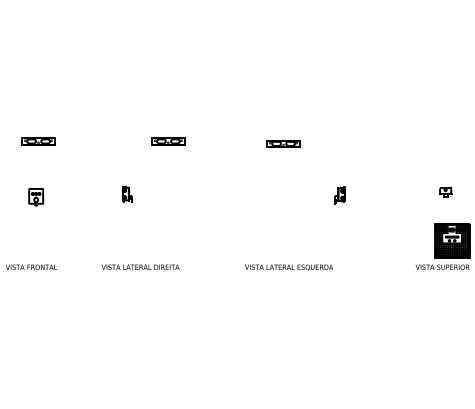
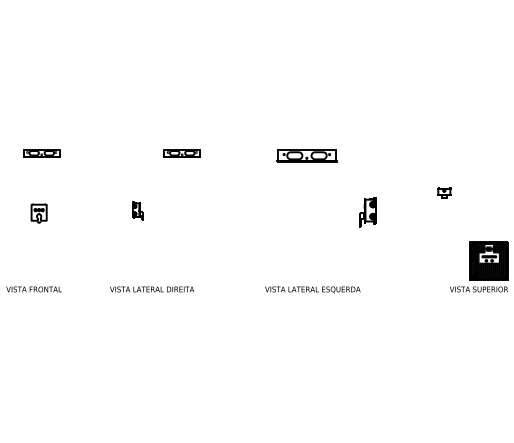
part: (283, 143) -> (306, 155), size x1.6
part: (445, 192) -> (444, 193), moved
part: (339, 195) -> (367, 211), size x1.6

